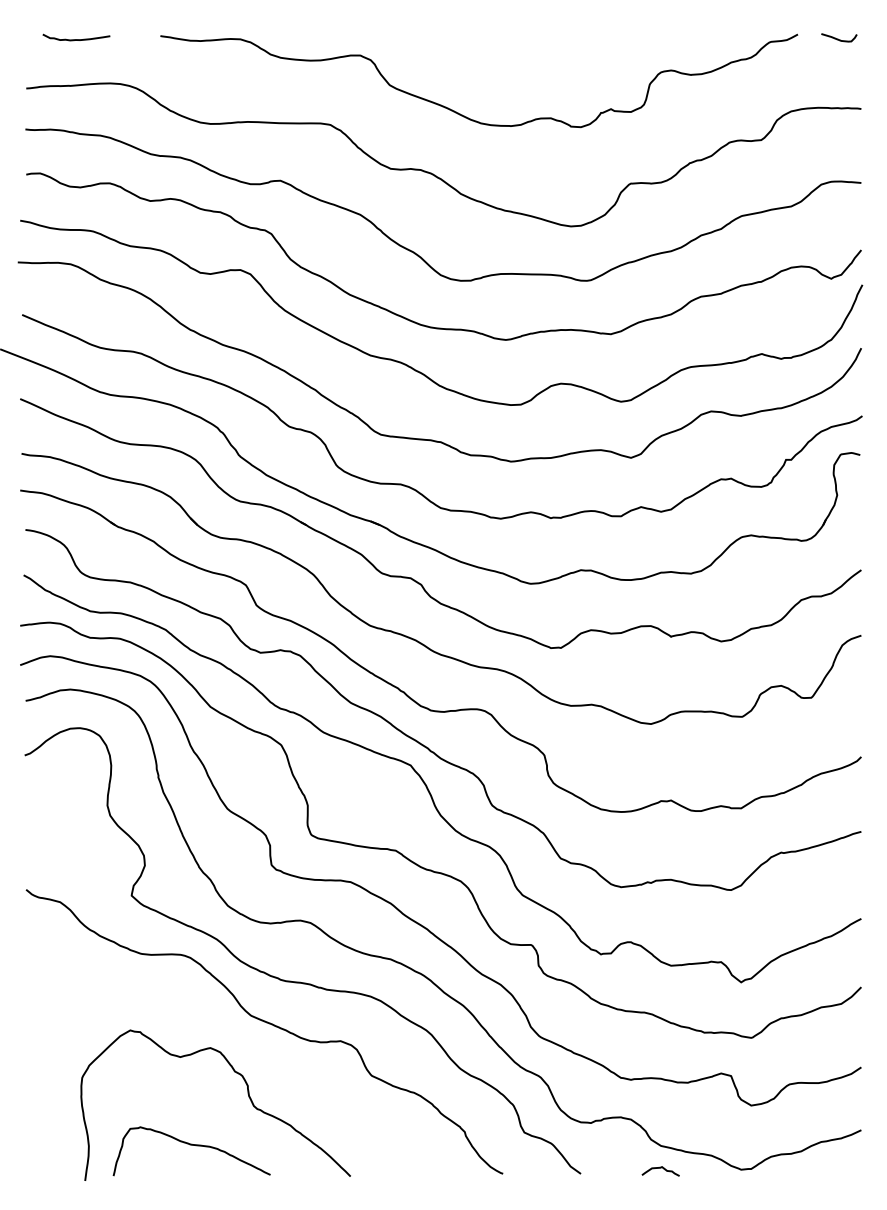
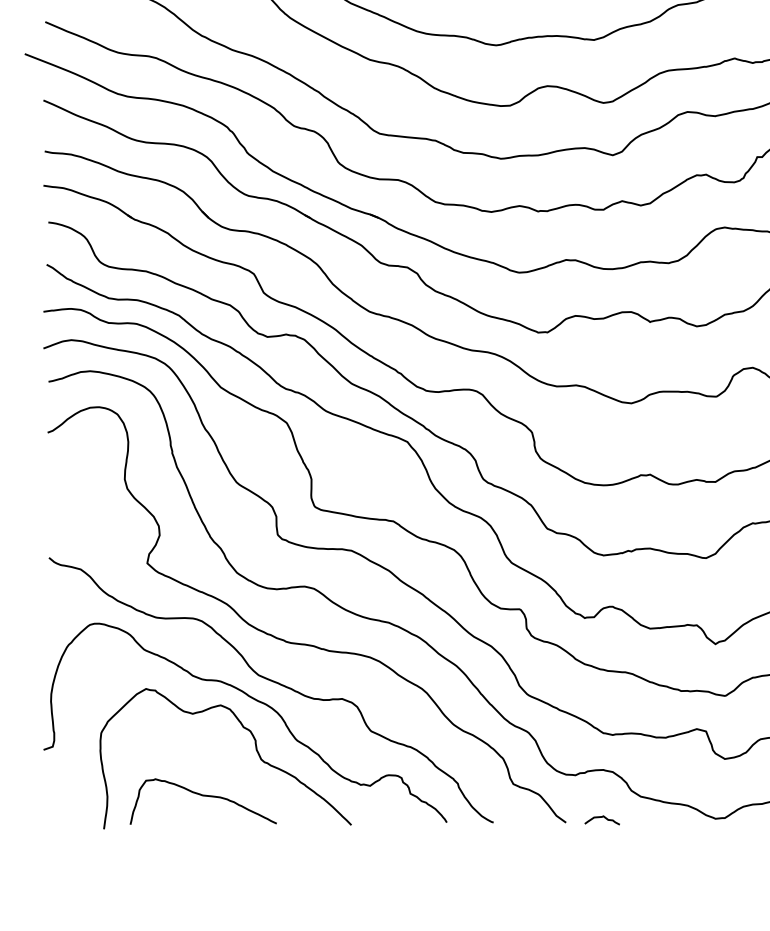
curve: (248, 1043) -> (256, 701), added
curve: (660, 1168) -> (602, 817), moved

